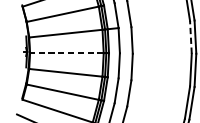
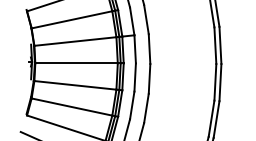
line: (191, 37) -> (215, 45), dashed -> solid
line: (66, 53) -> (76, 63), dashed -> solid

